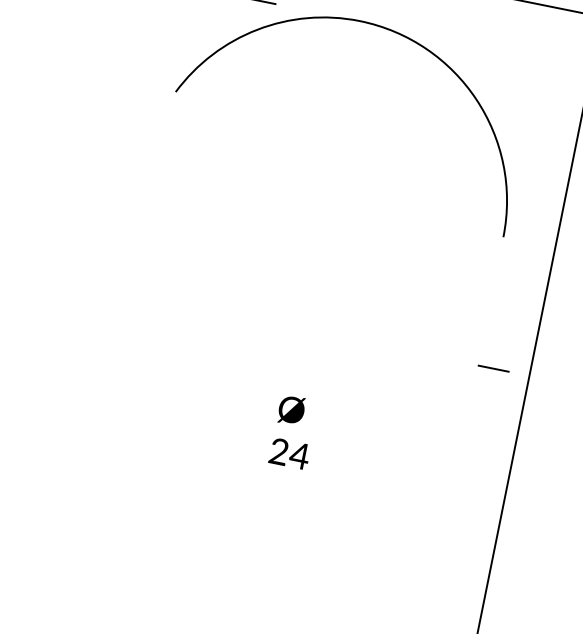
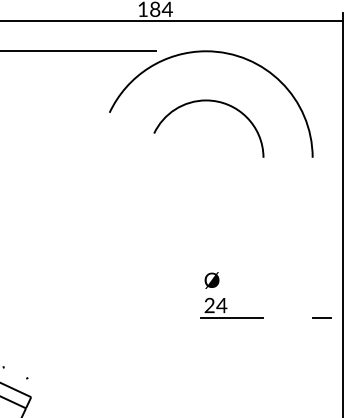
curve: (358, 110) -> (215, 102), added
line: (492, 368) -> (321, 317), moved
line: (311, 479) -> (231, 317), added

